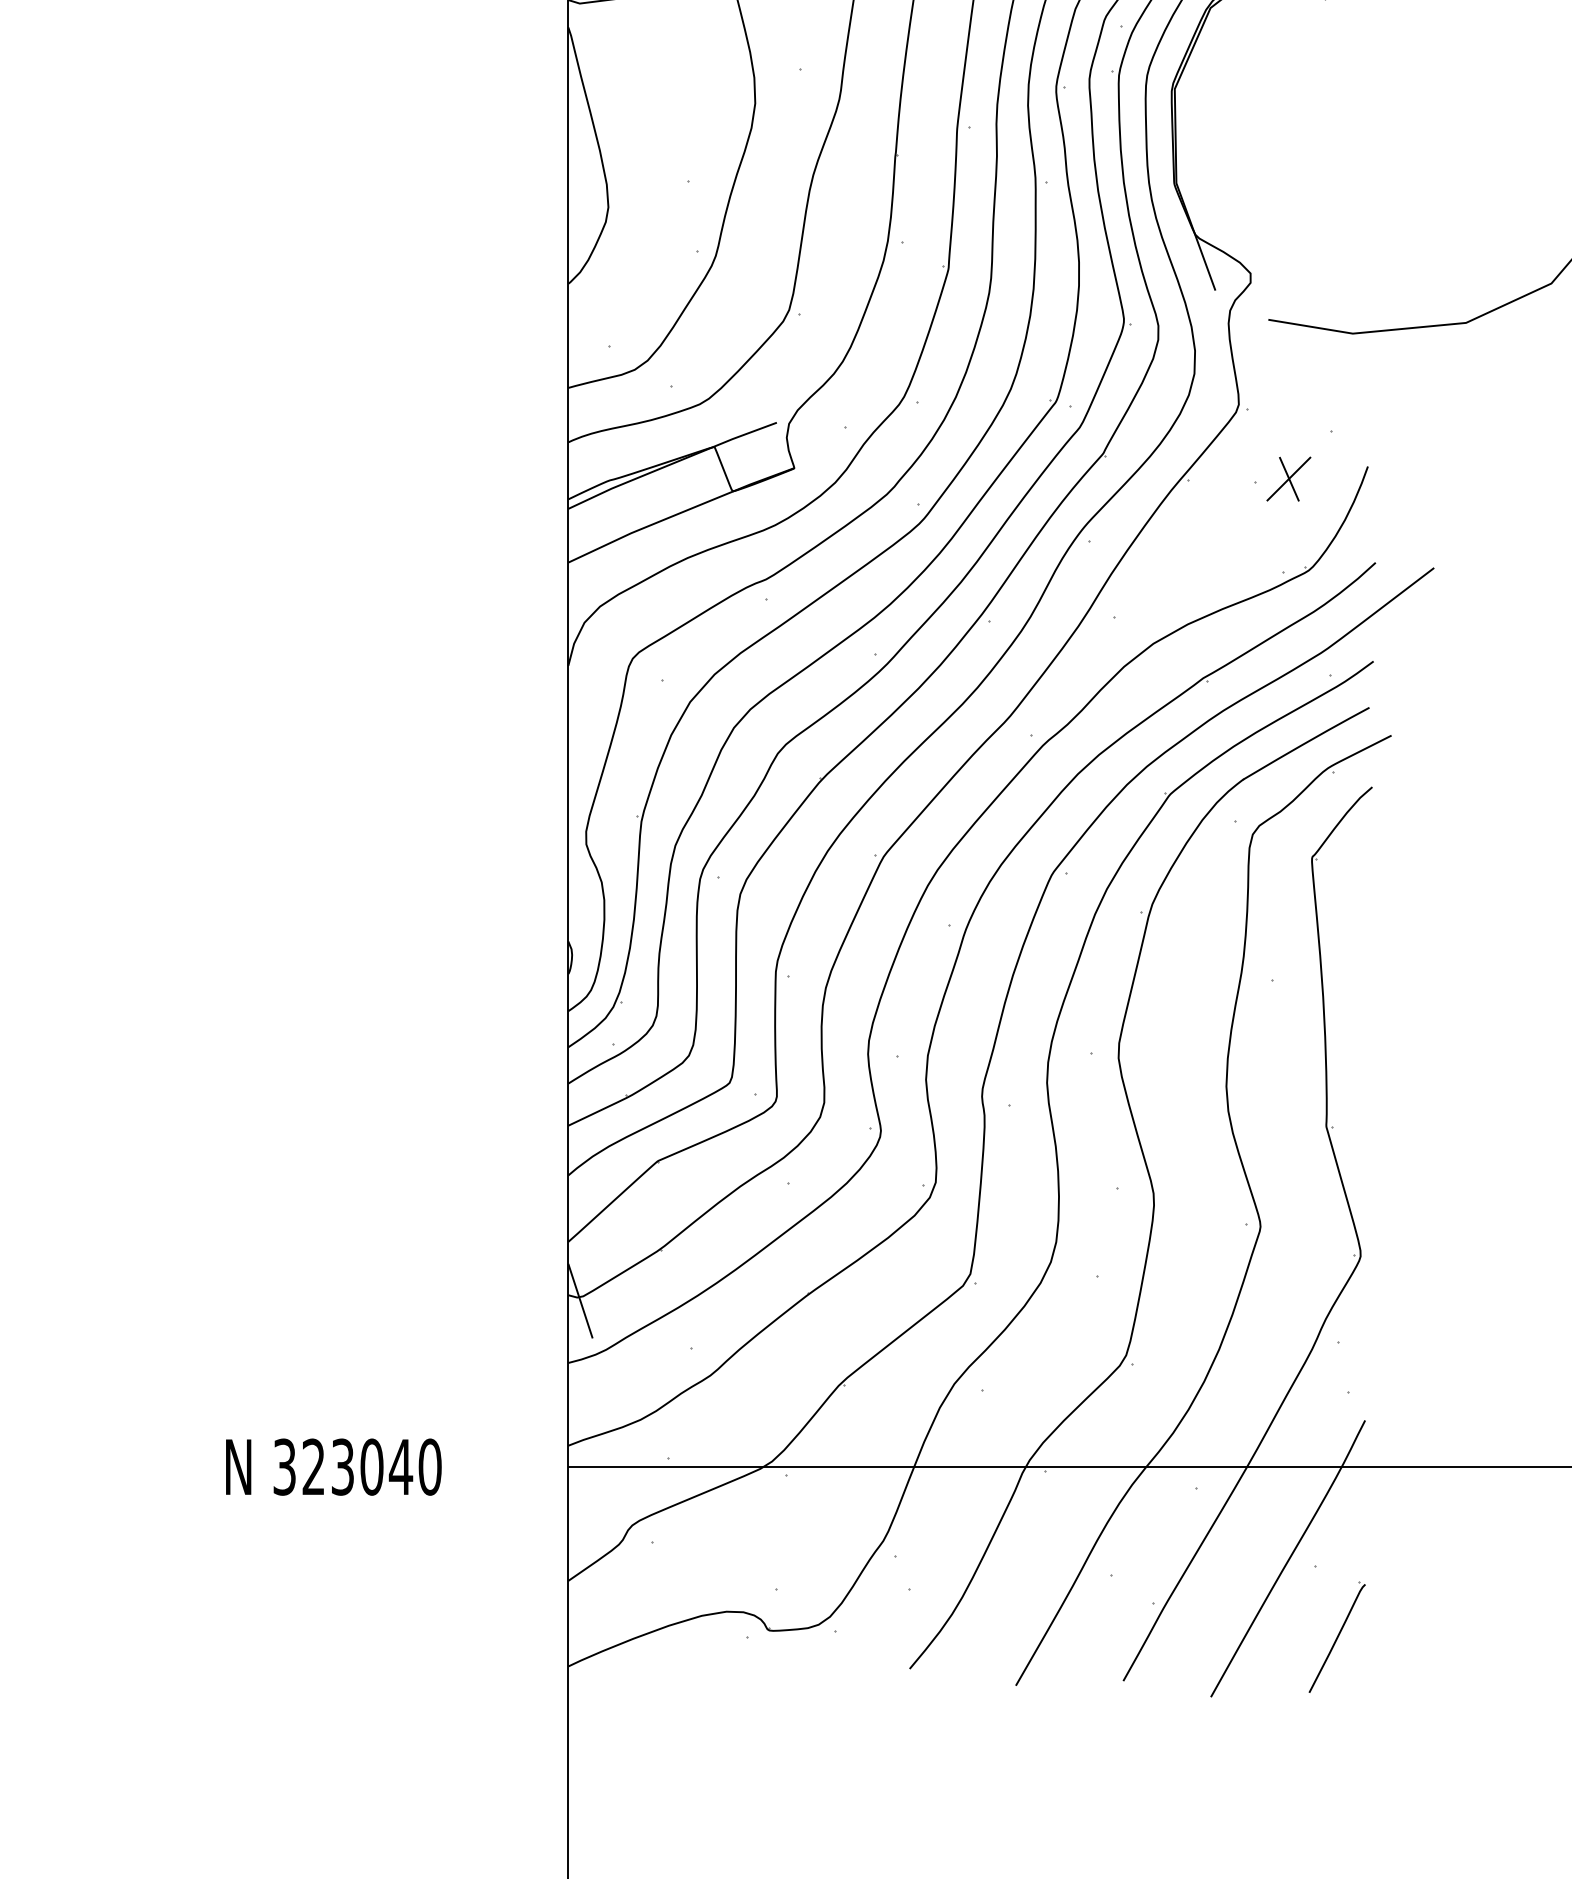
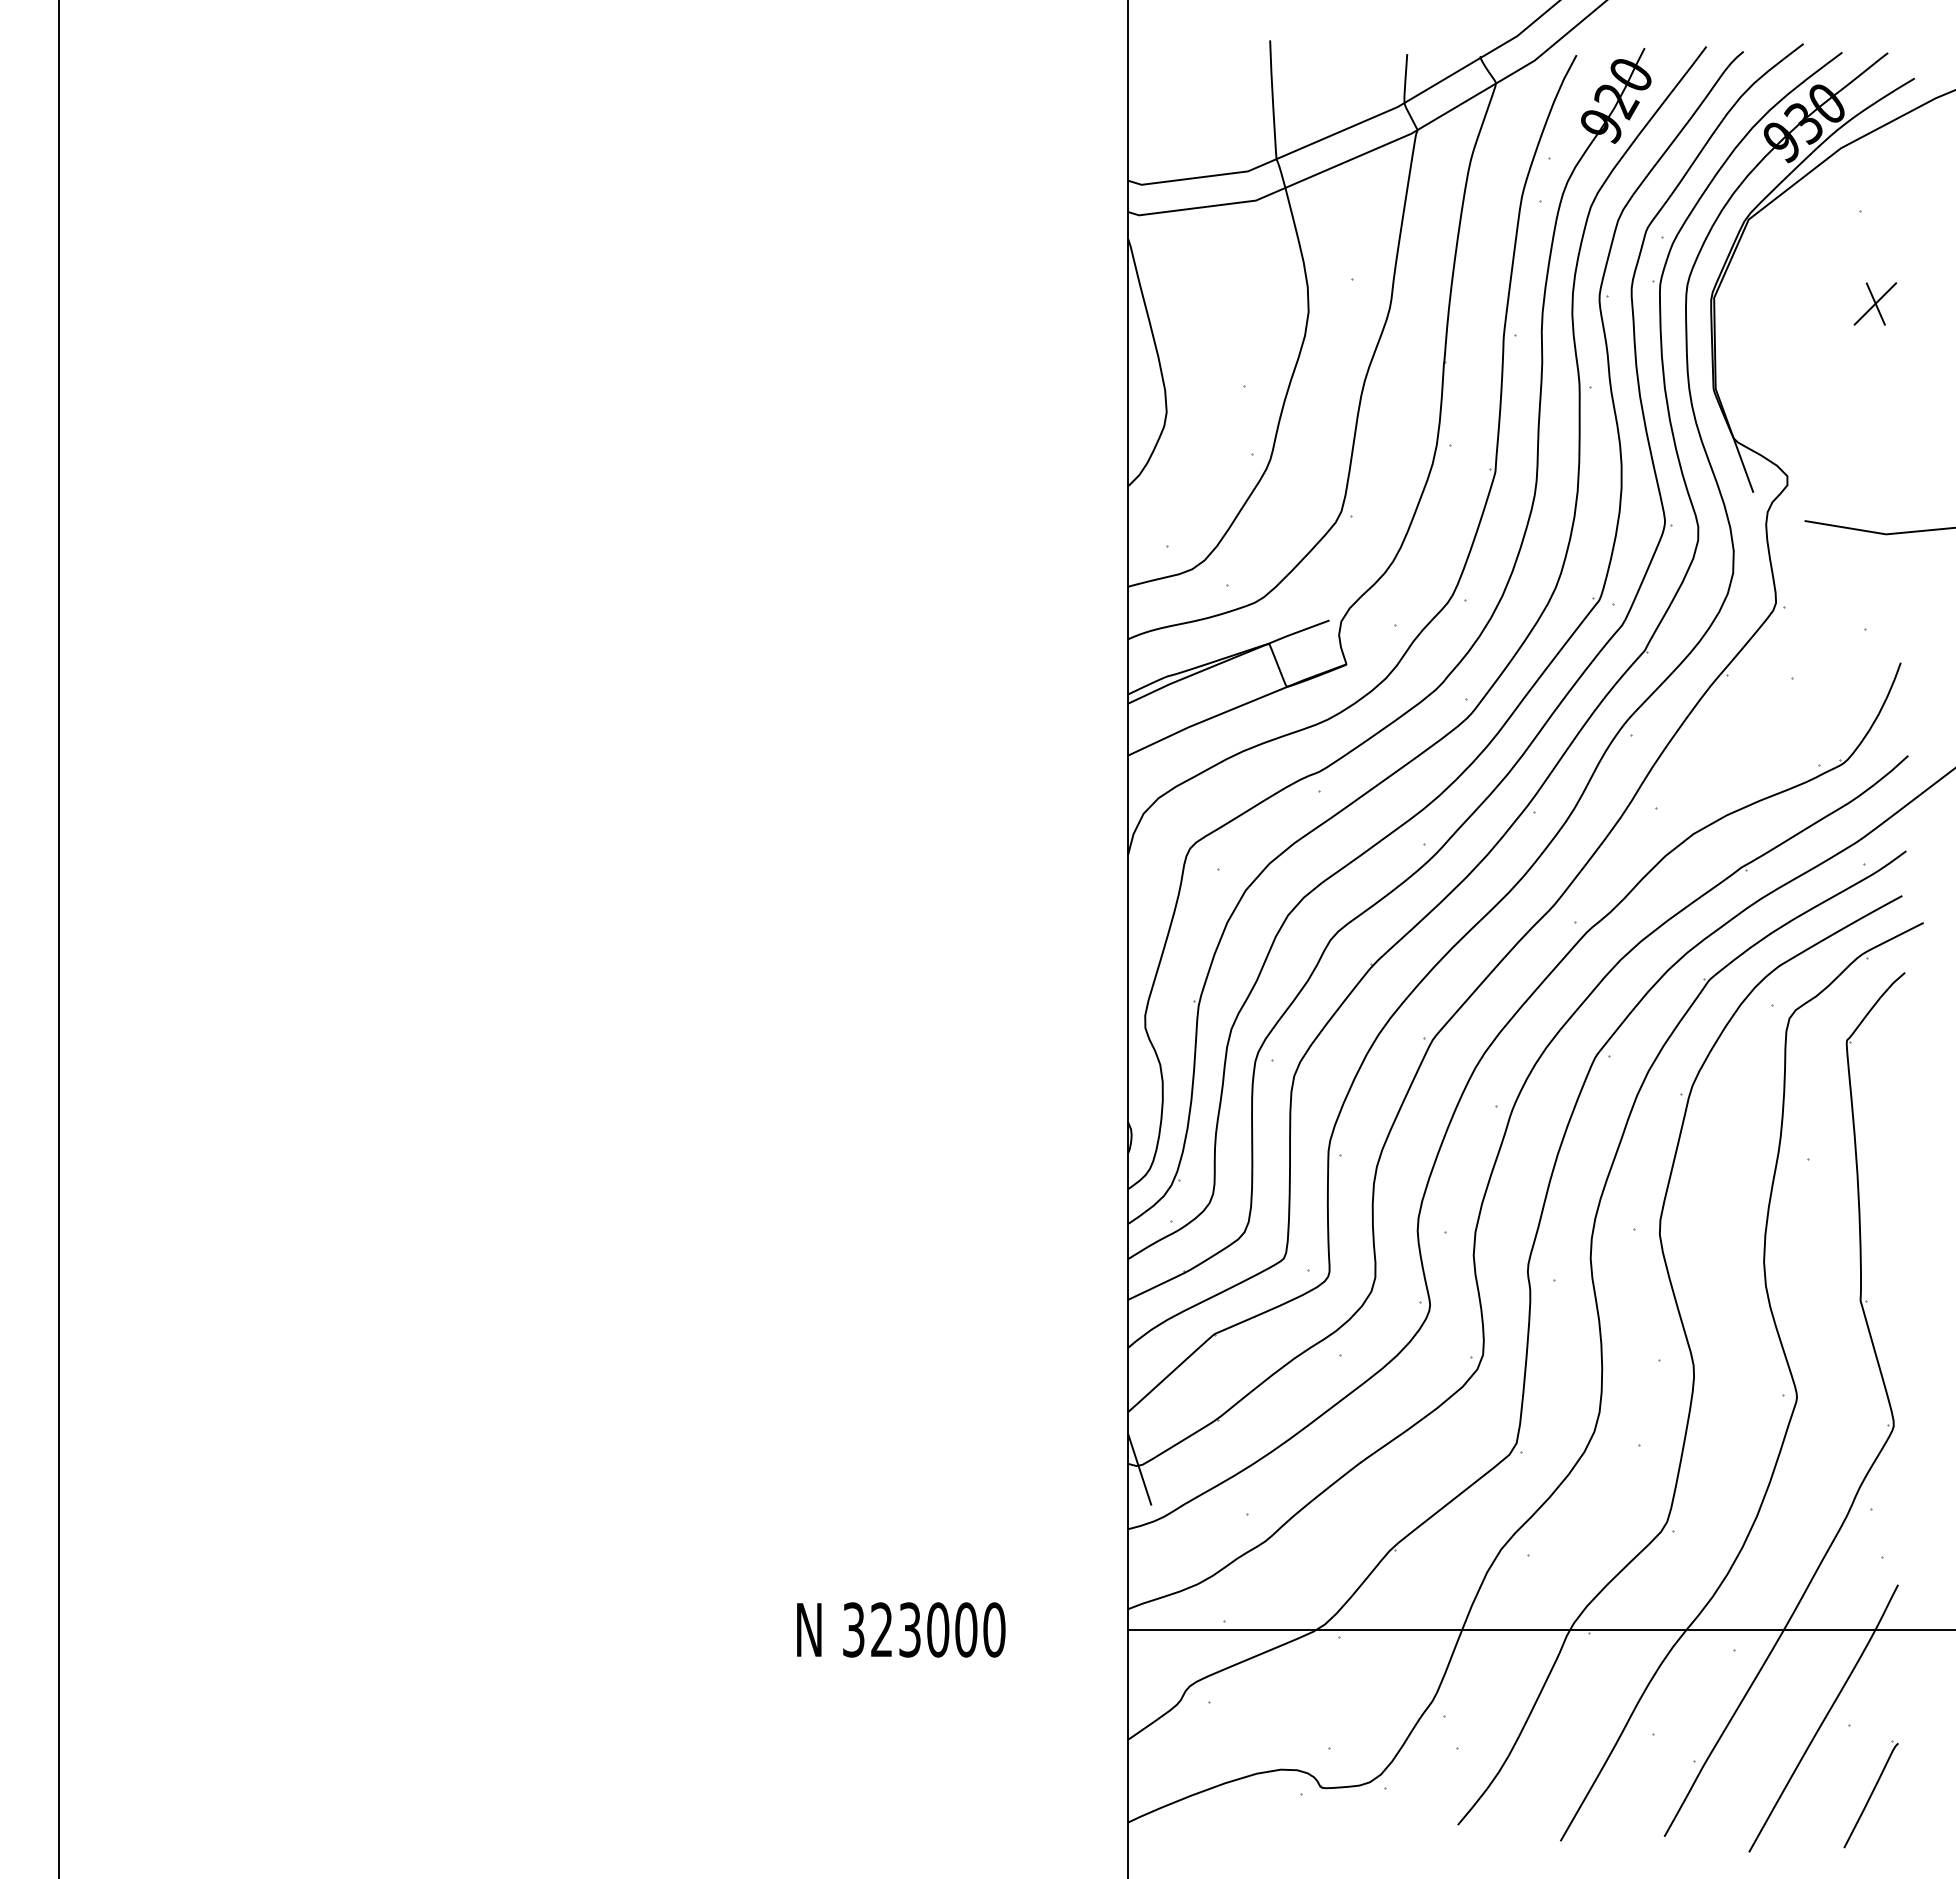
part: (1288, 478) -> (1875, 303), moved
text: (400, 1466) -> (965, 1629), 323040 -> 323000

